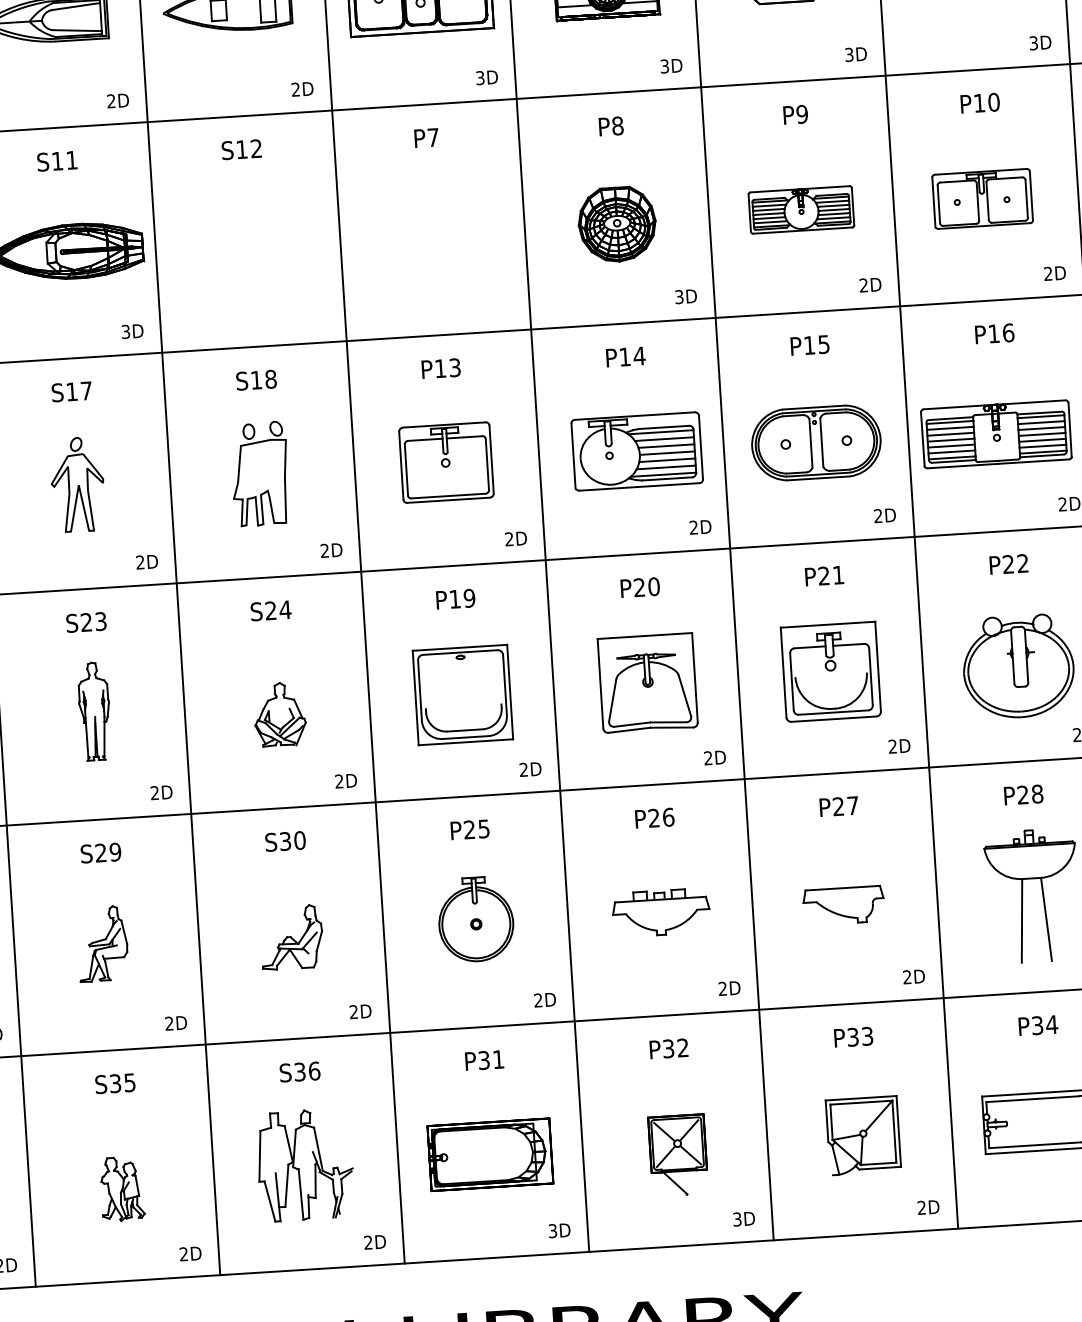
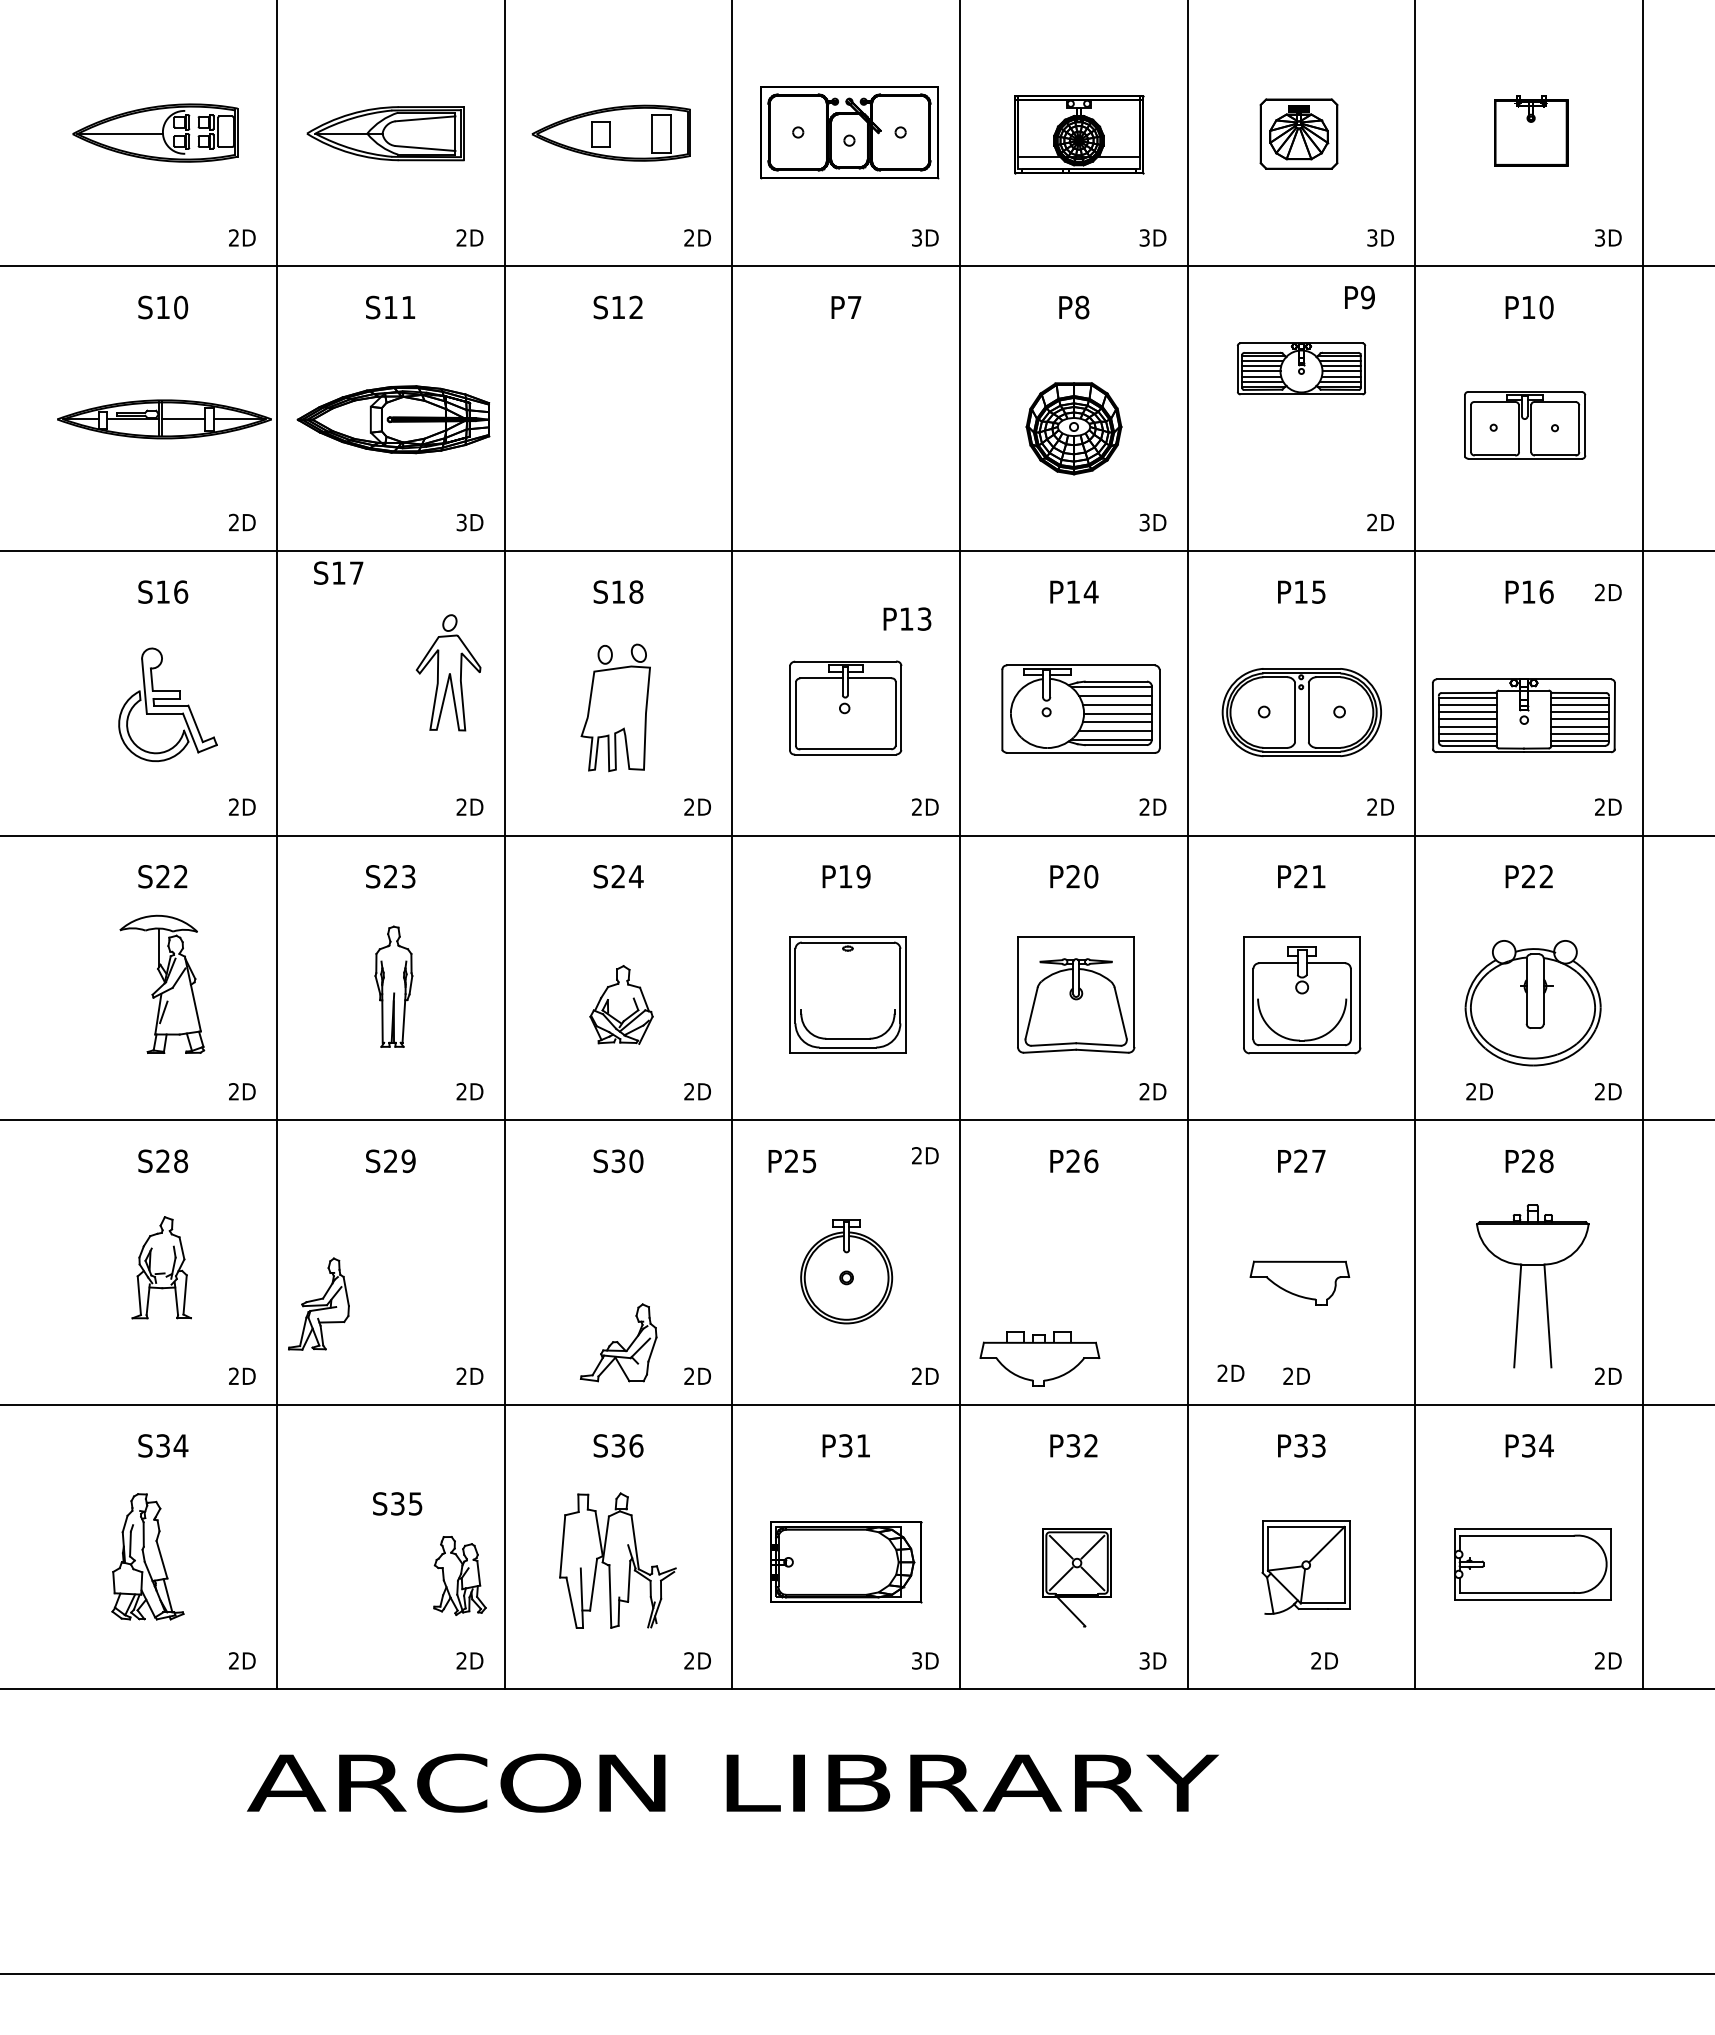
text: (795, 114) -> (1359, 297), moved
part: (801, 209) -> (1301, 368), moved
text: (1055, 273) -> (1608, 592), moved
text: (441, 368) -> (907, 618), moved
text: (71, 391) -> (338, 572), moved
part: (77, 484) -> (448, 672), moved
text: (899, 746) -> (1479, 1091), moved
text: (530, 769) -> (925, 1155), moved
text: (470, 829) -> (792, 1161), moved
part: (660, 912) -> (1039, 1358), moved
part: (291, 937) -> (618, 1342), moved
part: (102, 943) -> (318, 1303), moved
text: (913, 976) -> (1296, 1375), moved
text: (729, 987) -> (1230, 1372), moved
text: (115, 1083) -> (397, 1503), moved
part: (121, 1188) -> (459, 1575), moved
text: (928, 1207) -> (1324, 1660), moved

